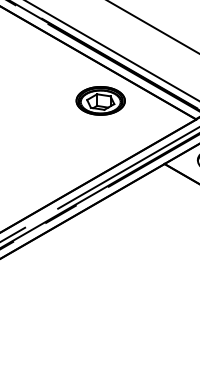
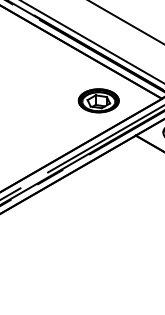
part: (100, 100) -> (98, 100), moved

